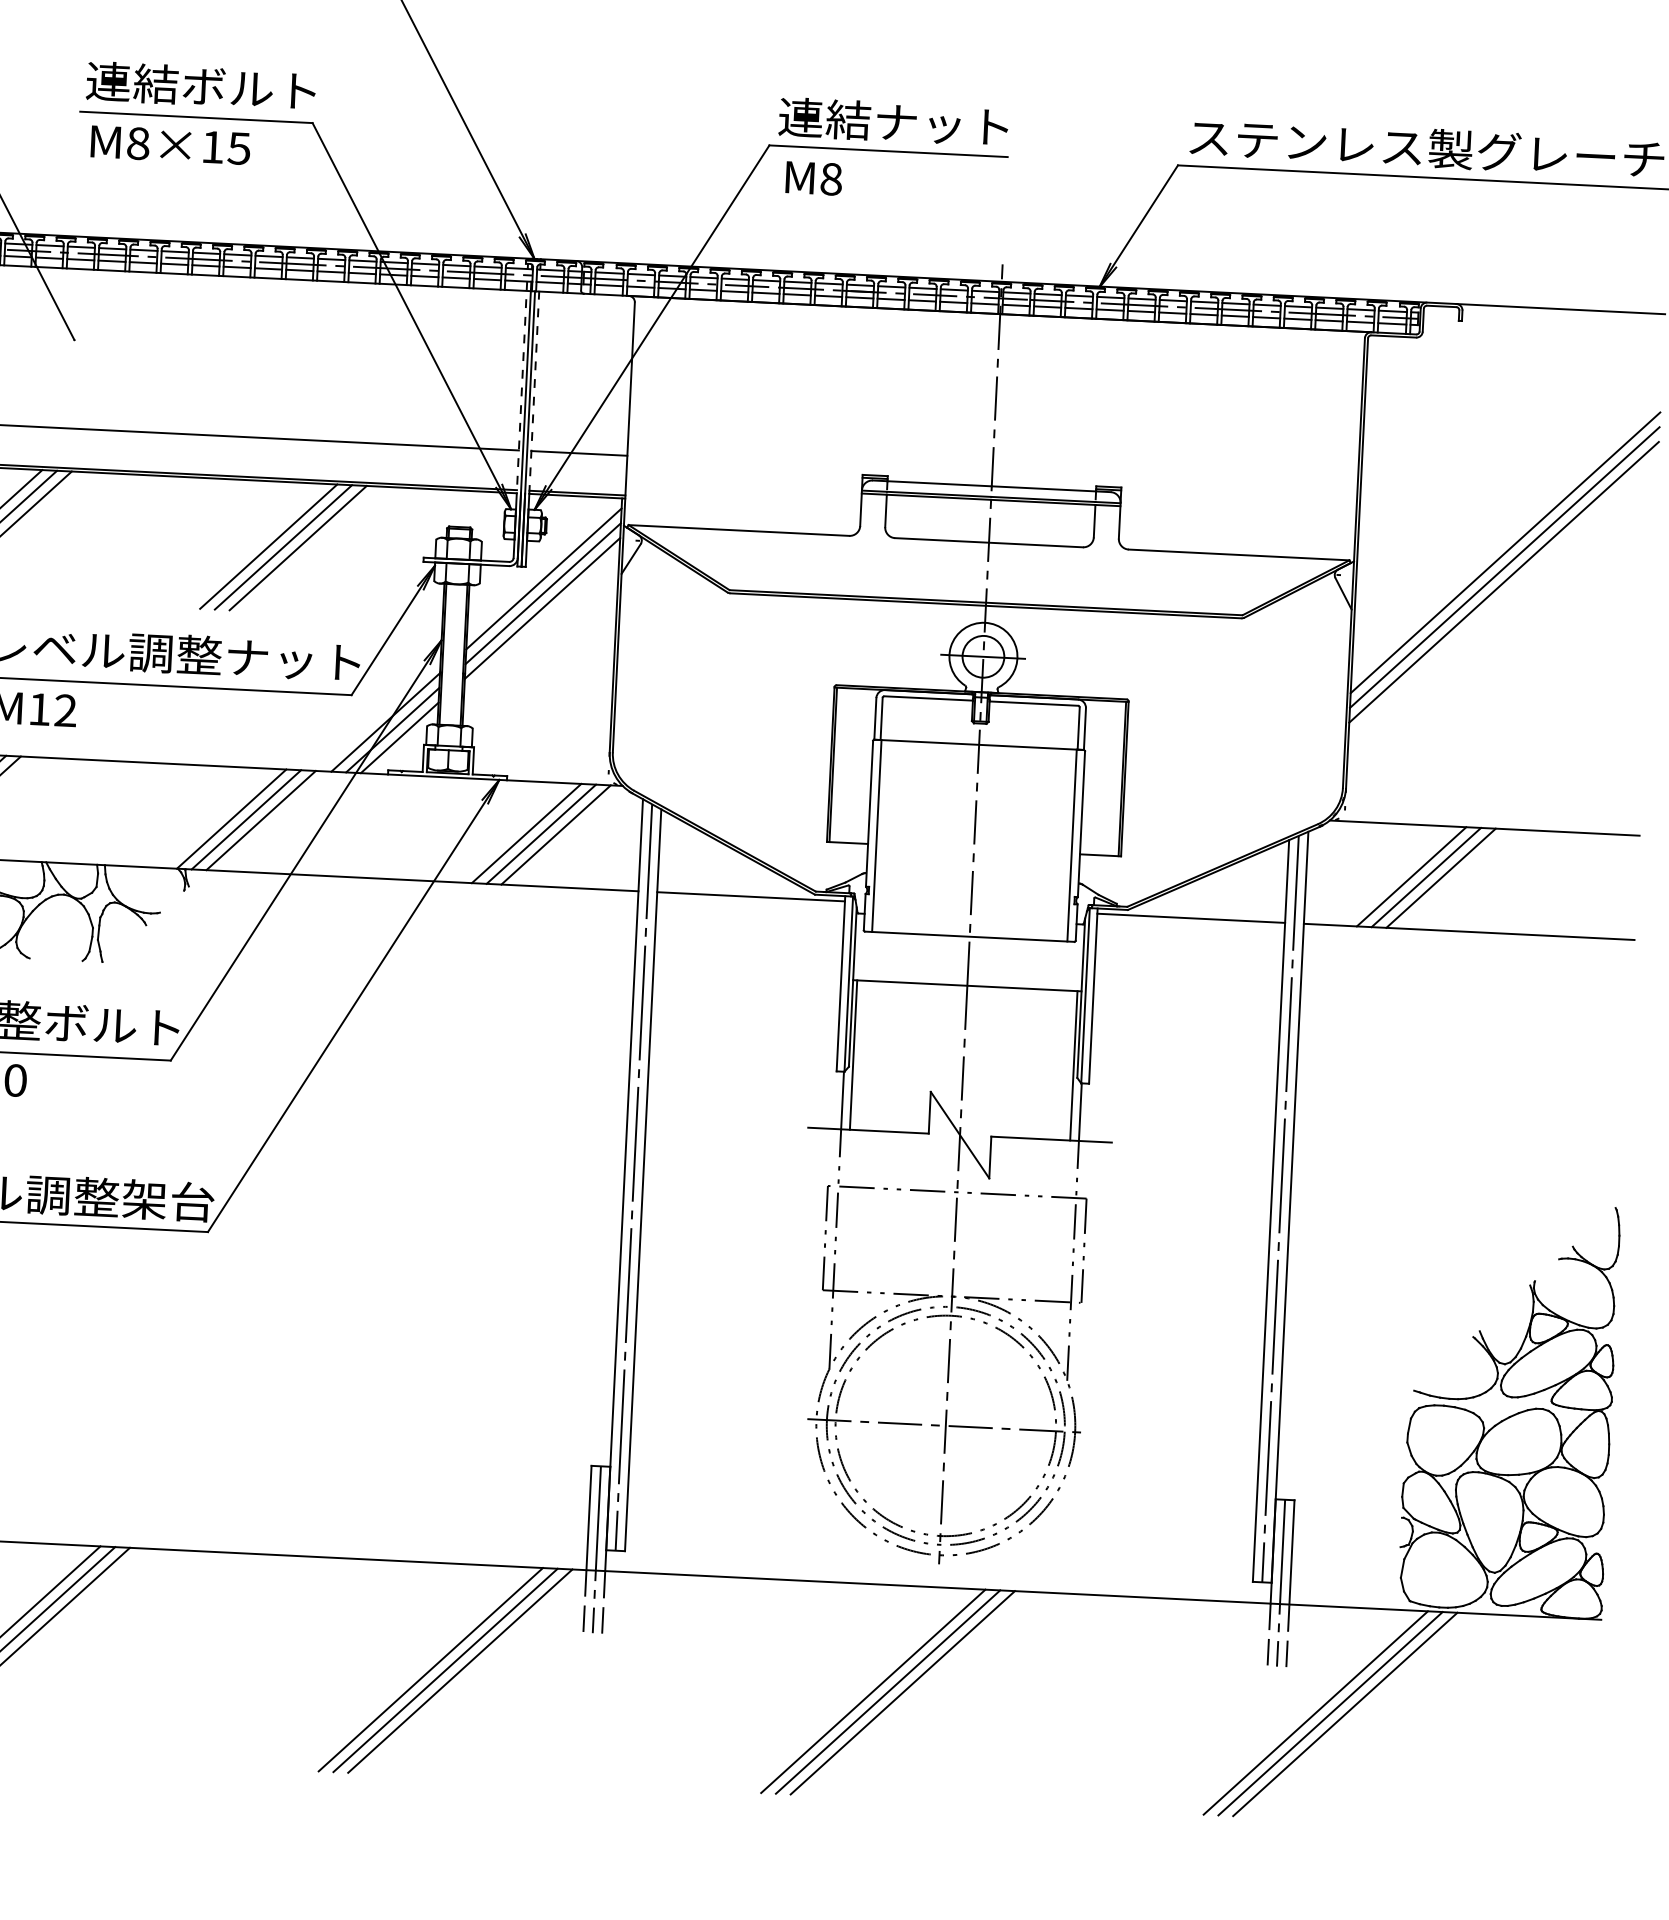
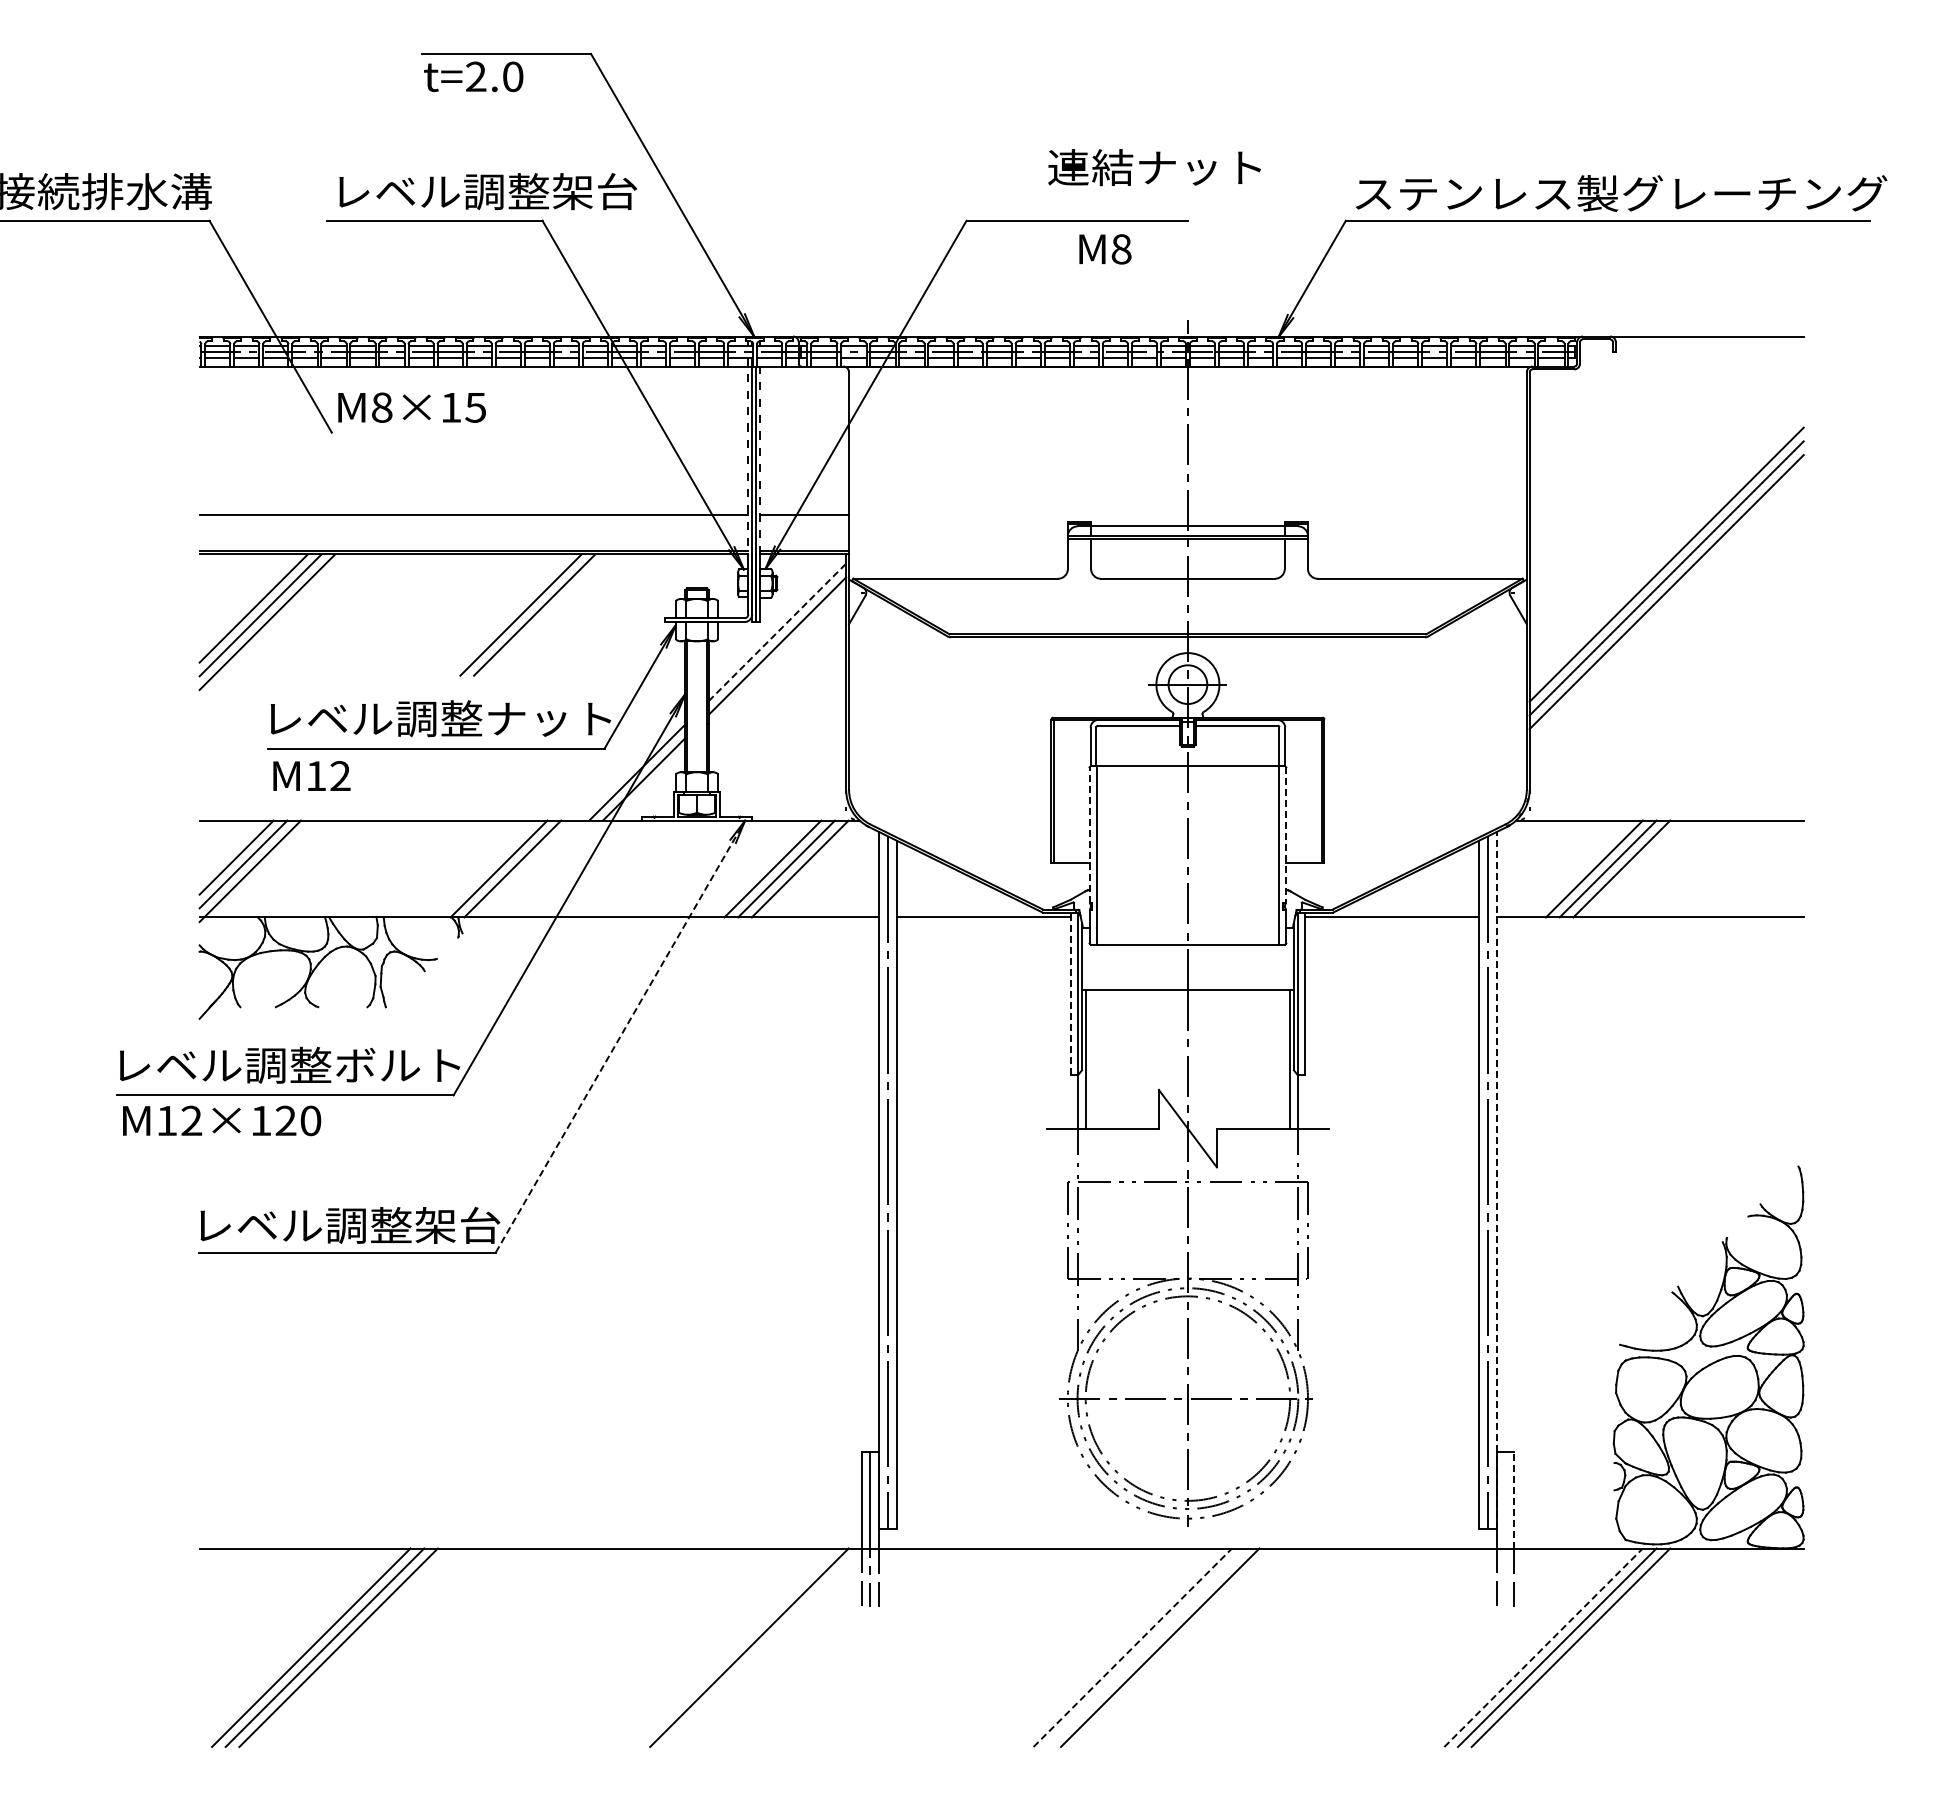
text: (251, 88) -> (484, 191), 連結ボルト -> レベル調整架台
text: (893, 122) -> (1154, 167), moved
text: (170, 144) -> (411, 407), moved
text: (814, 178) -> (1105, 249), moved
line: (298, 547) -> (548, 614), removed
line: (544, 579) -> (777, 632), solid -> dashed
line: (542, 608) -> (777, 659), removed
line: (399, 737) -> (650, 785), removed
line: (869, 814) -> (1089, 835), solid -> dashed
line: (261, 820) -> (526, 868), removed
line: (1081, 824) -> (1286, 835), solid -> dashed
line: (840, 983) -> (1070, 993), solid -> dashed
line: (353, 1005) -> (620, 1036), solid -> dashed
line: (1289, 1207) -> (1496, 1180), solid -> dashed
line: (1292, 1551) -> (1514, 1499), solid -> dashed
line: (1281, 1582) -> (1505, 1528), removed
line: (430, 1669) -> (721, 1647), removed
line: (445, 1670) -> (735, 1647), removed
line: (874, 1691) -> (1133, 1647), solid -> dashed
line: (888, 1691) -> (1146, 1647), removed
line: (1315, 1712) -> (1543, 1647), solid -> dashed

